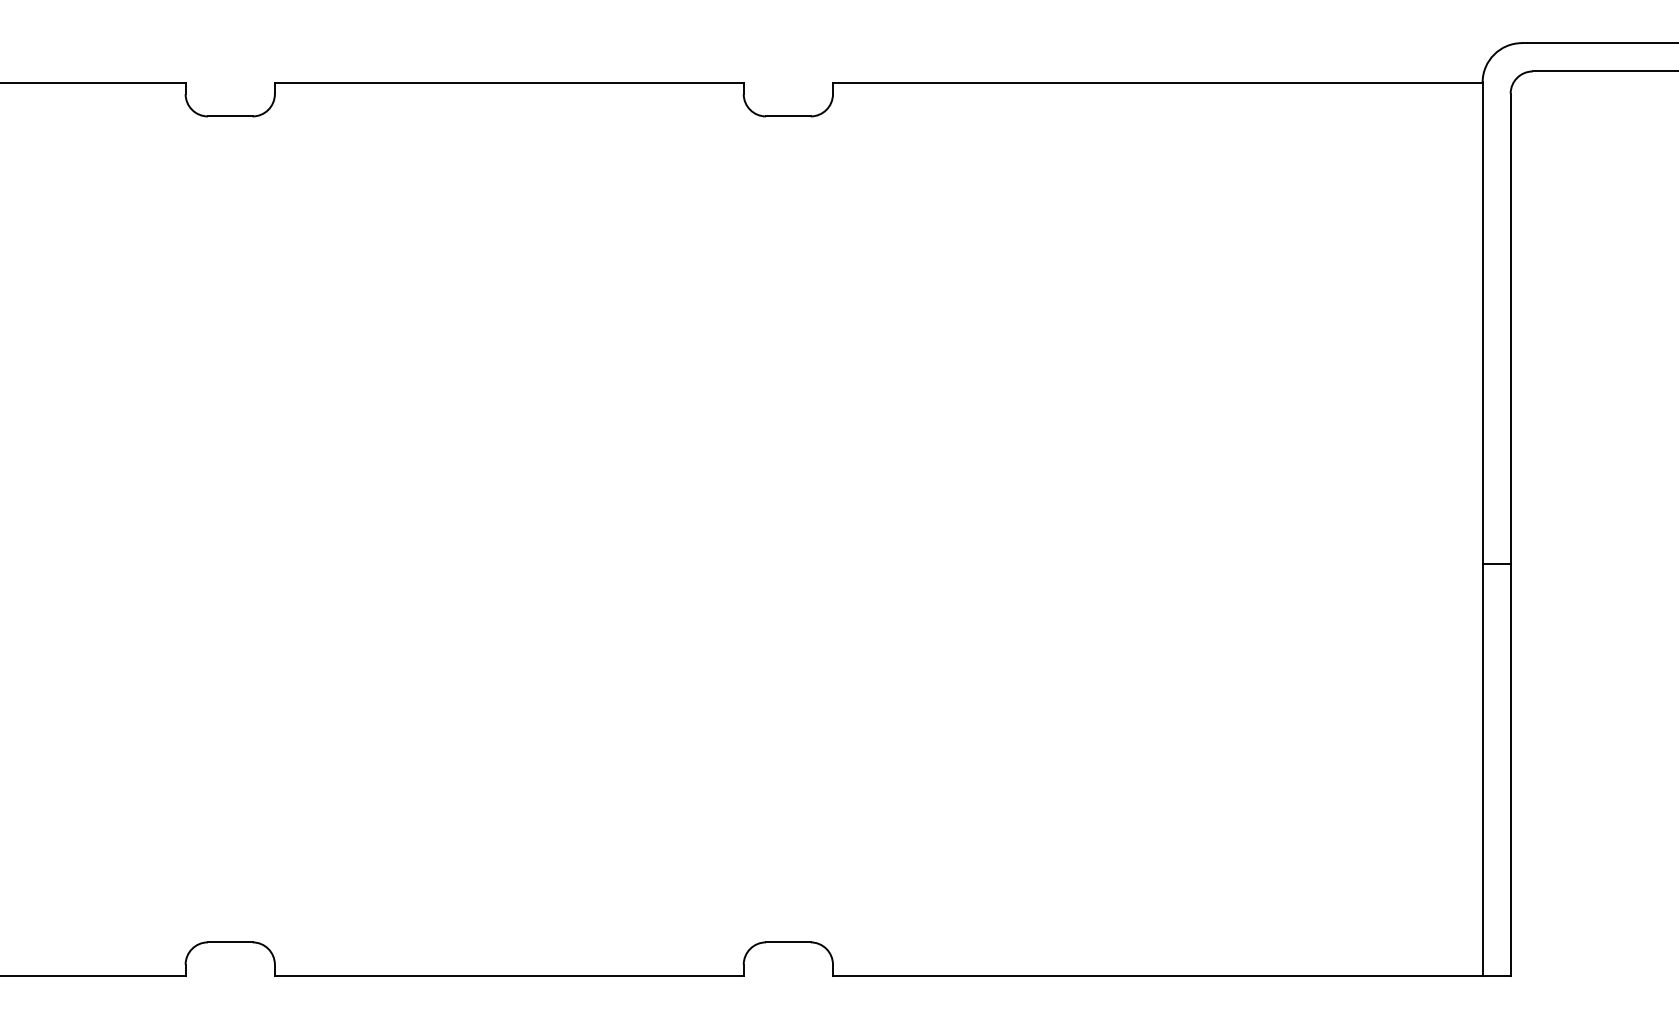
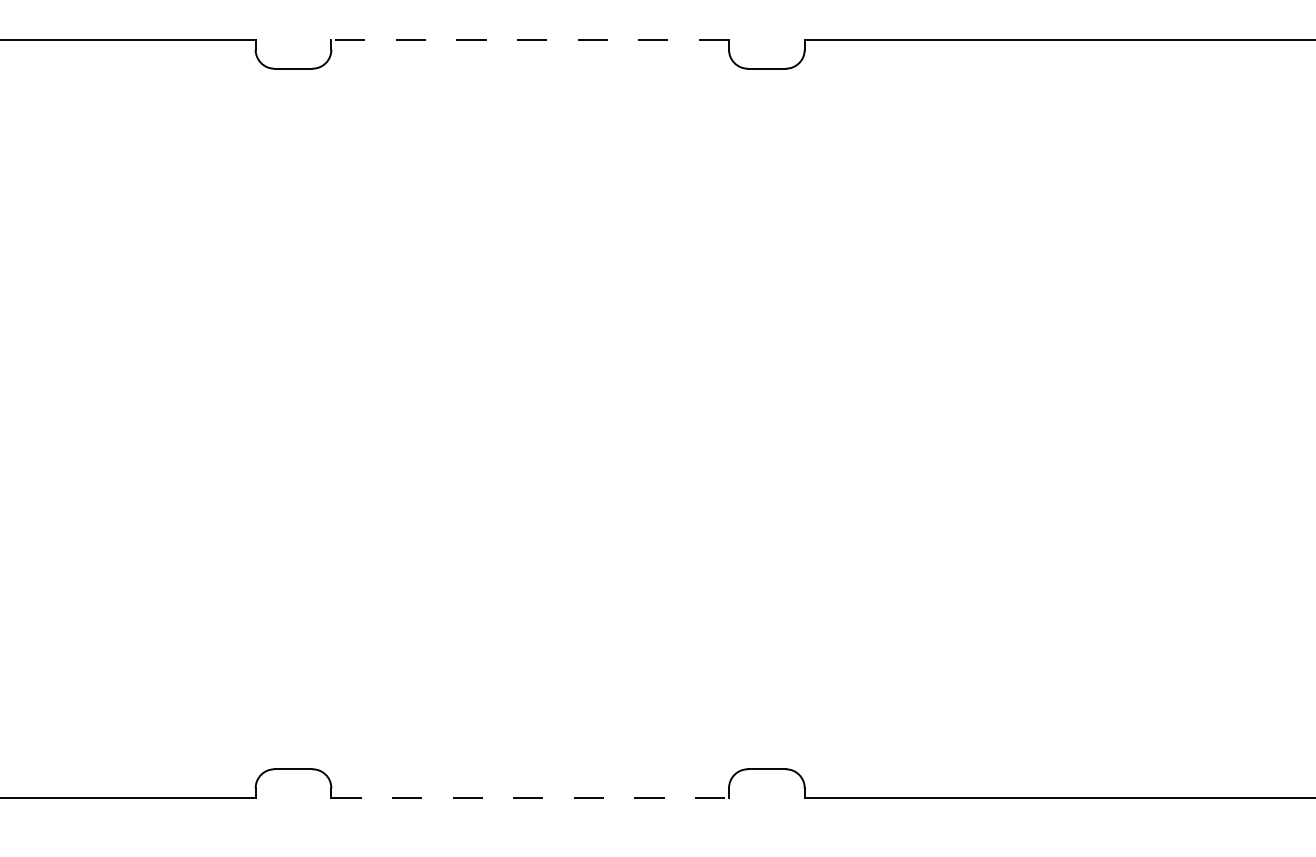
line: (508, 82) -> (529, 39), solid -> dashed
line: (509, 975) -> (530, 797), solid -> dashed

